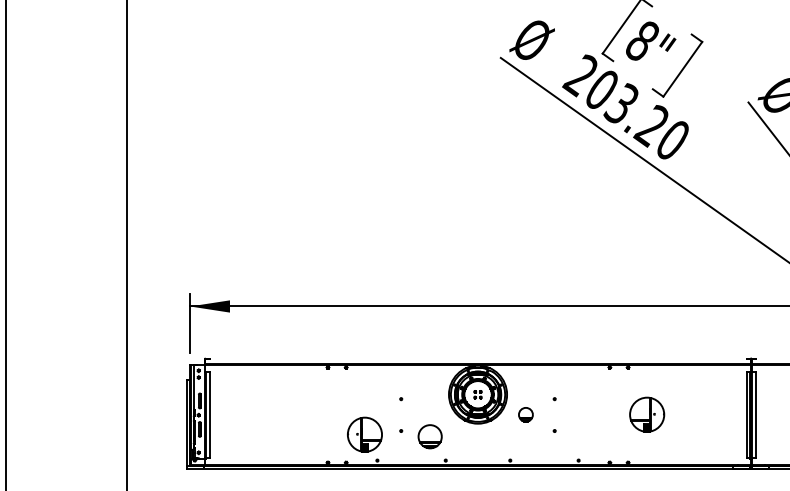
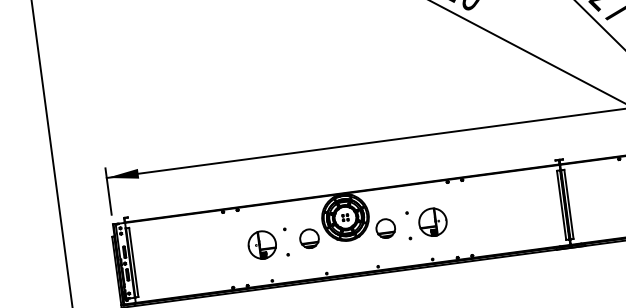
part: (525, 414) -> (385, 228), size x1.67
part: (647, 414) -> (433, 222), moved
part: (364, 434) -> (261, 244), moved
part: (429, 436) -> (308, 238), moved

